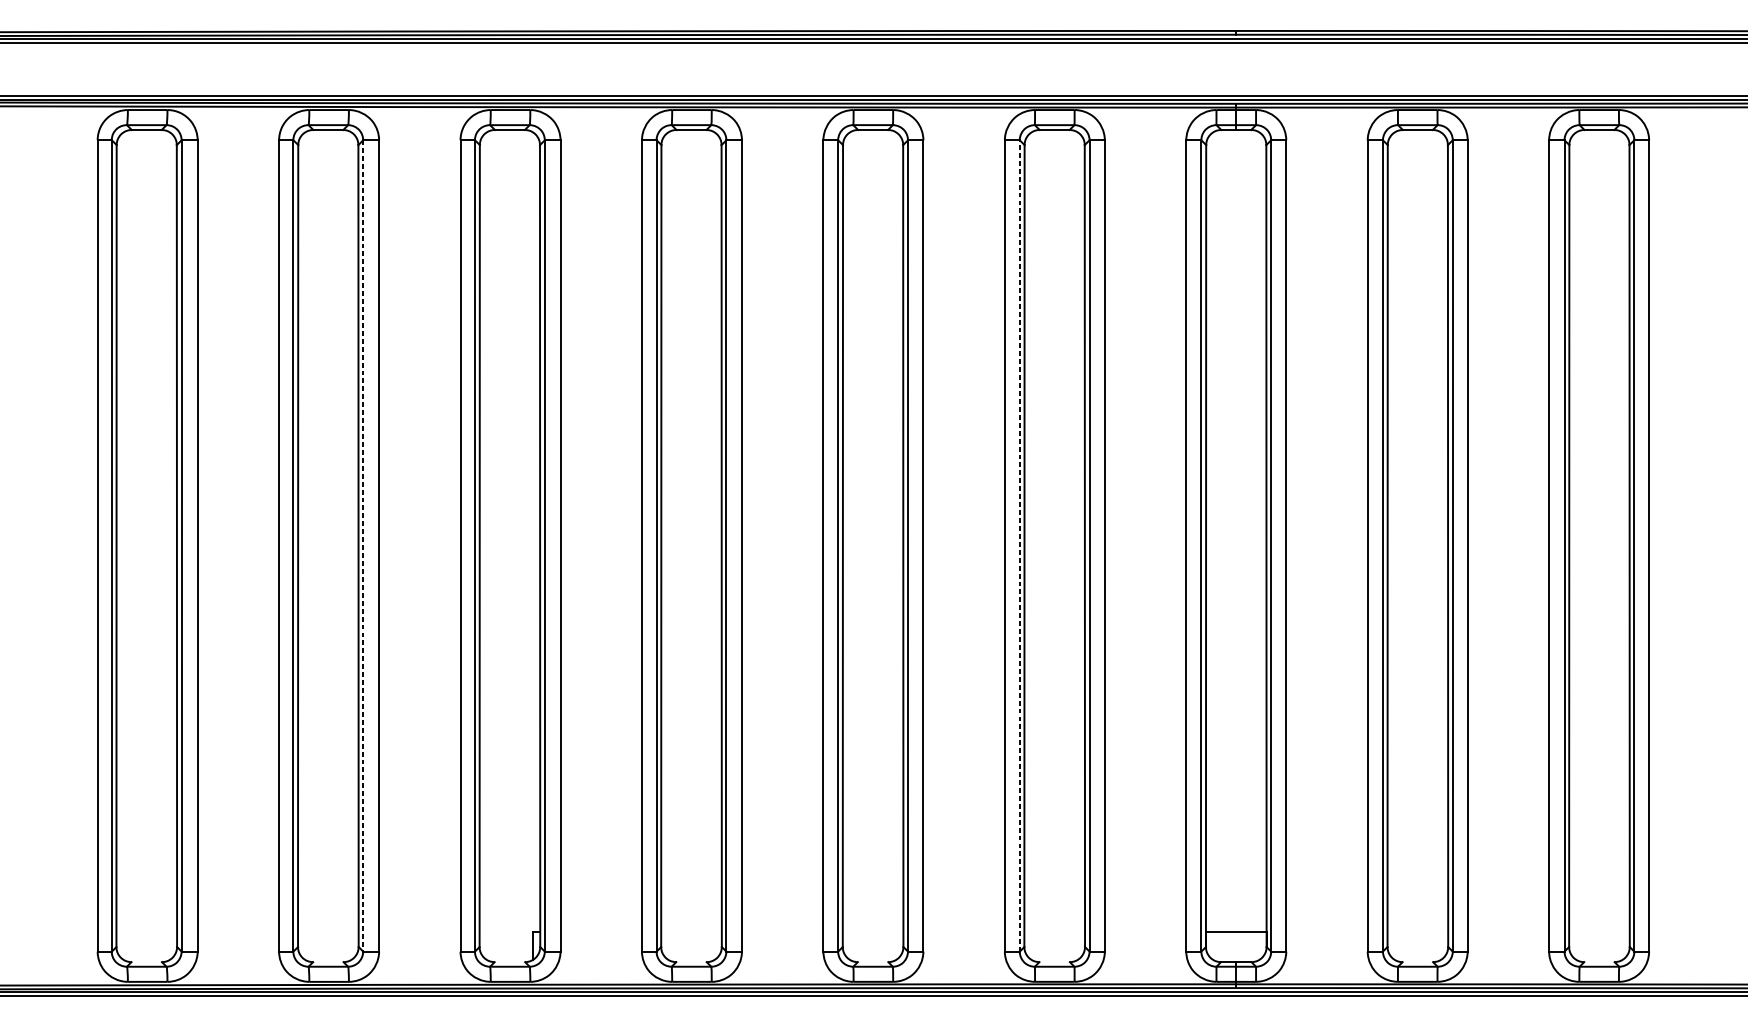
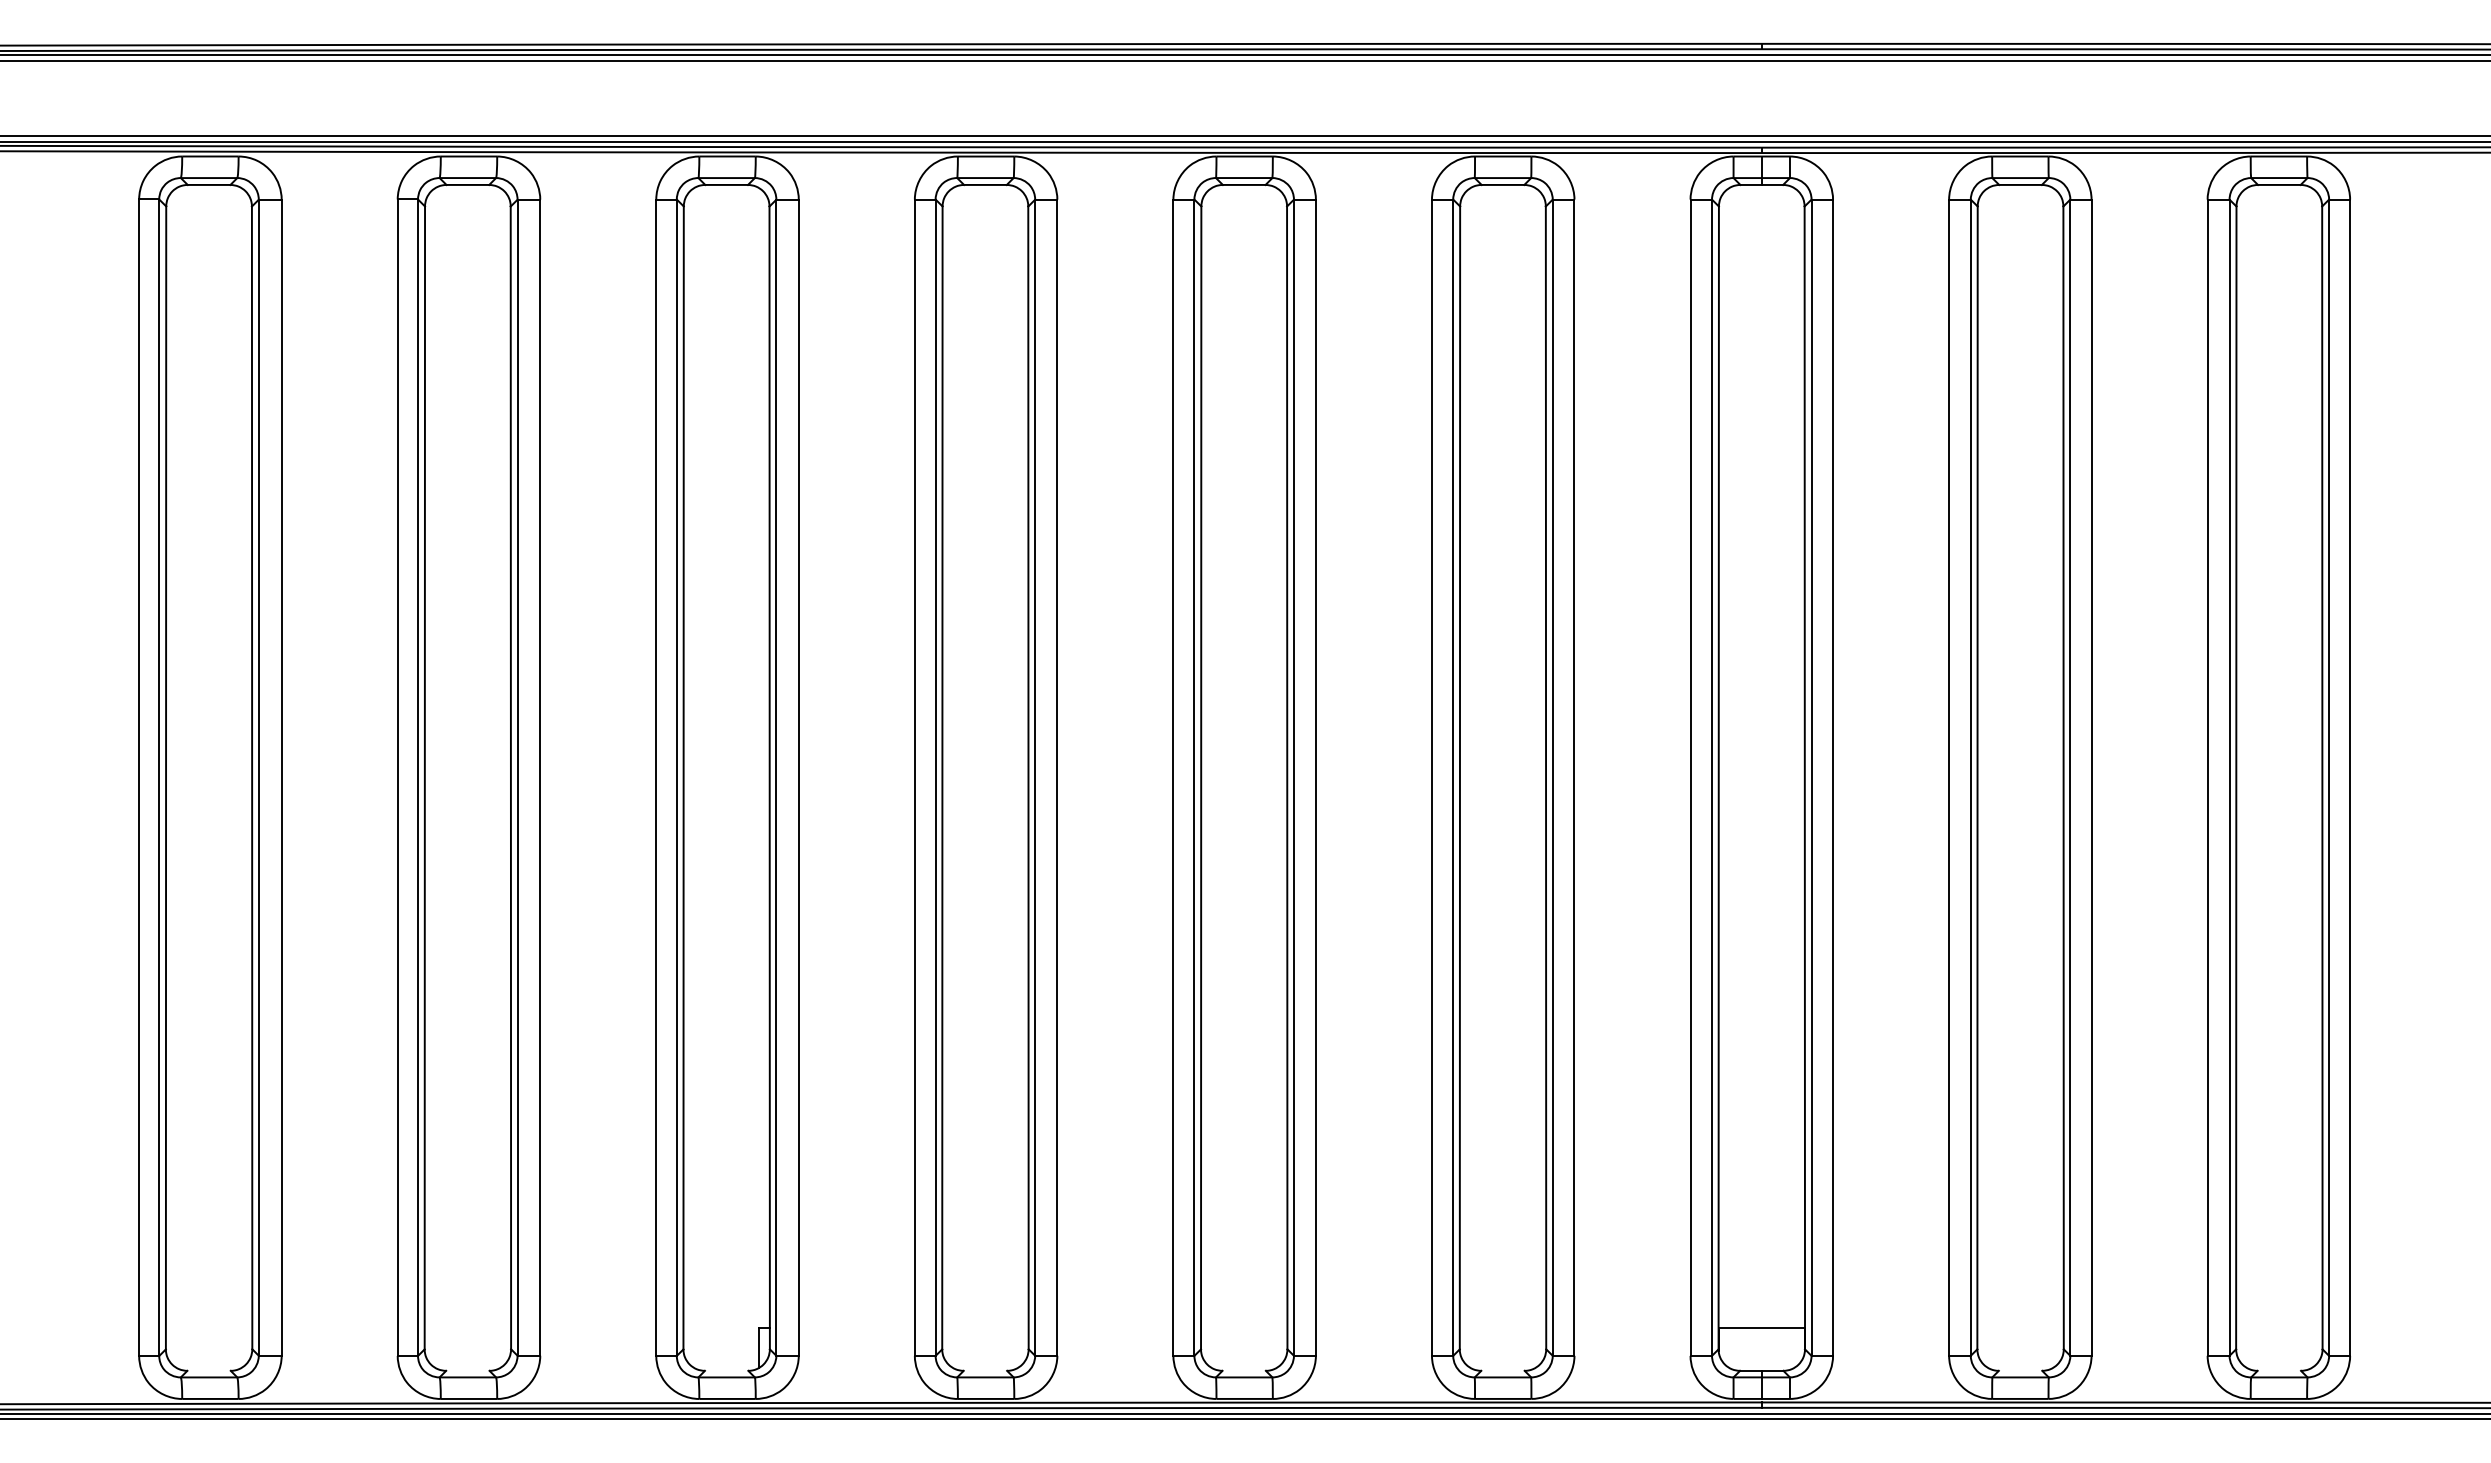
line: (1019, 545) -> (1453, 777), dashed -> solid
line: (363, 546) -> (517, 778), dashed -> solid

